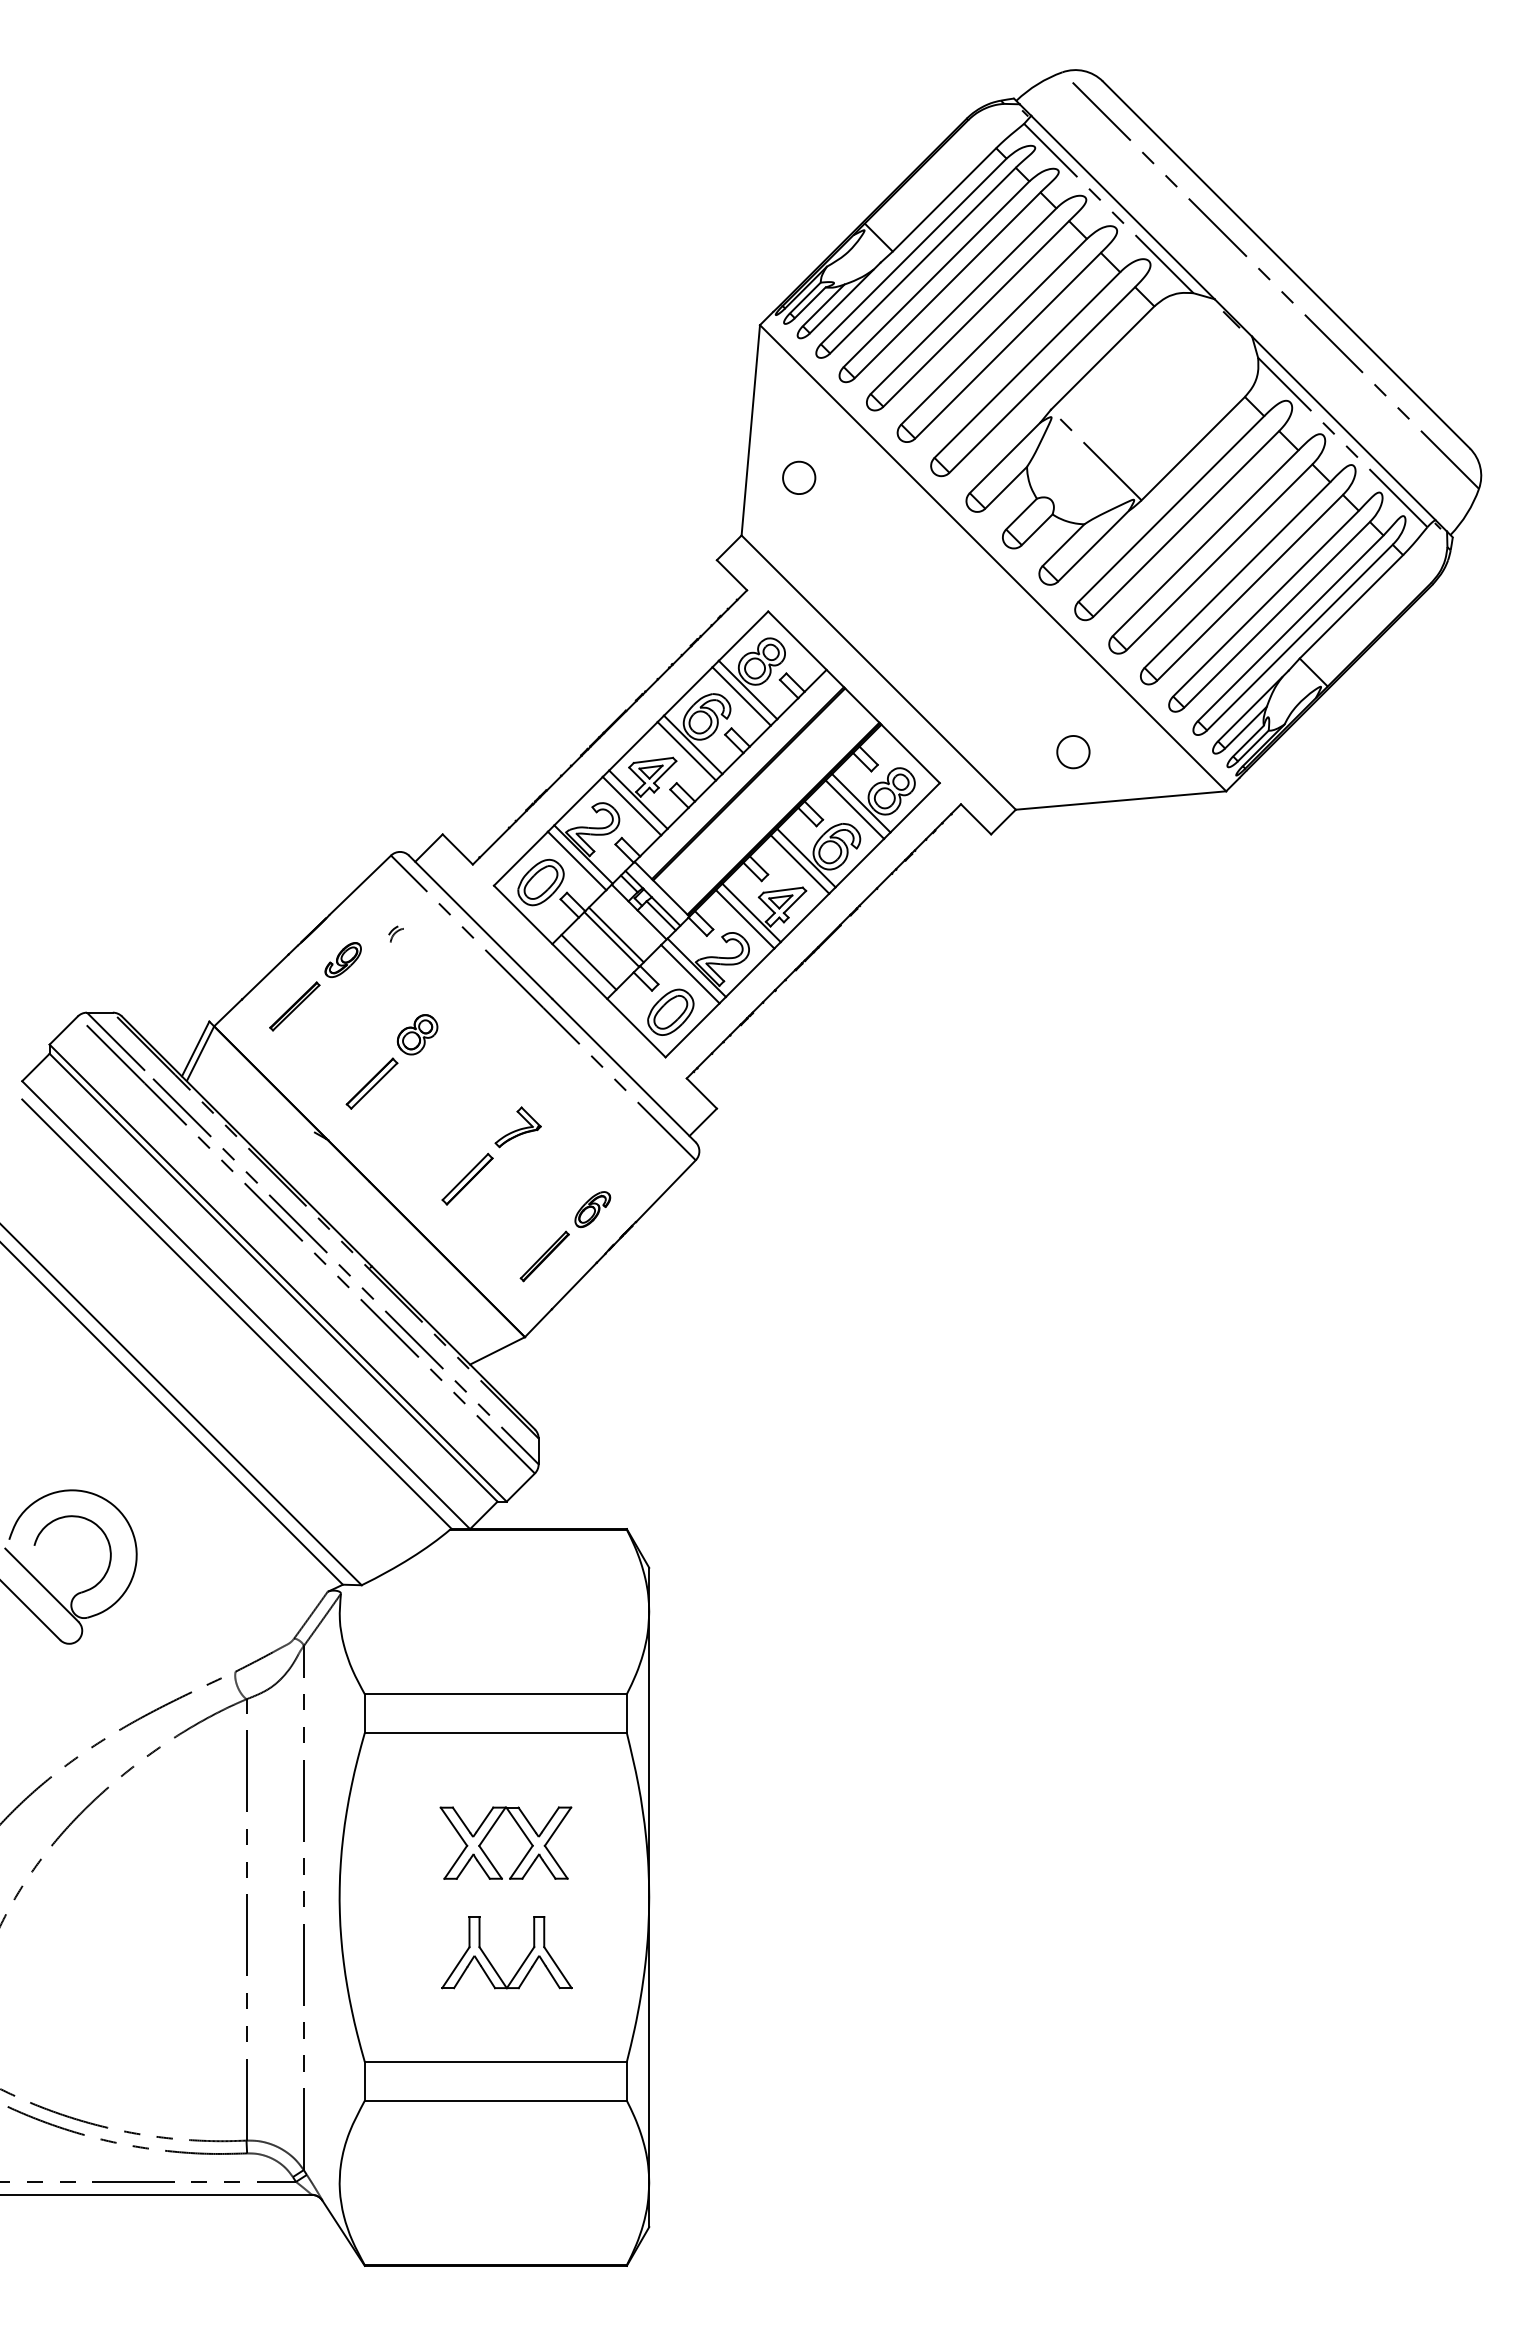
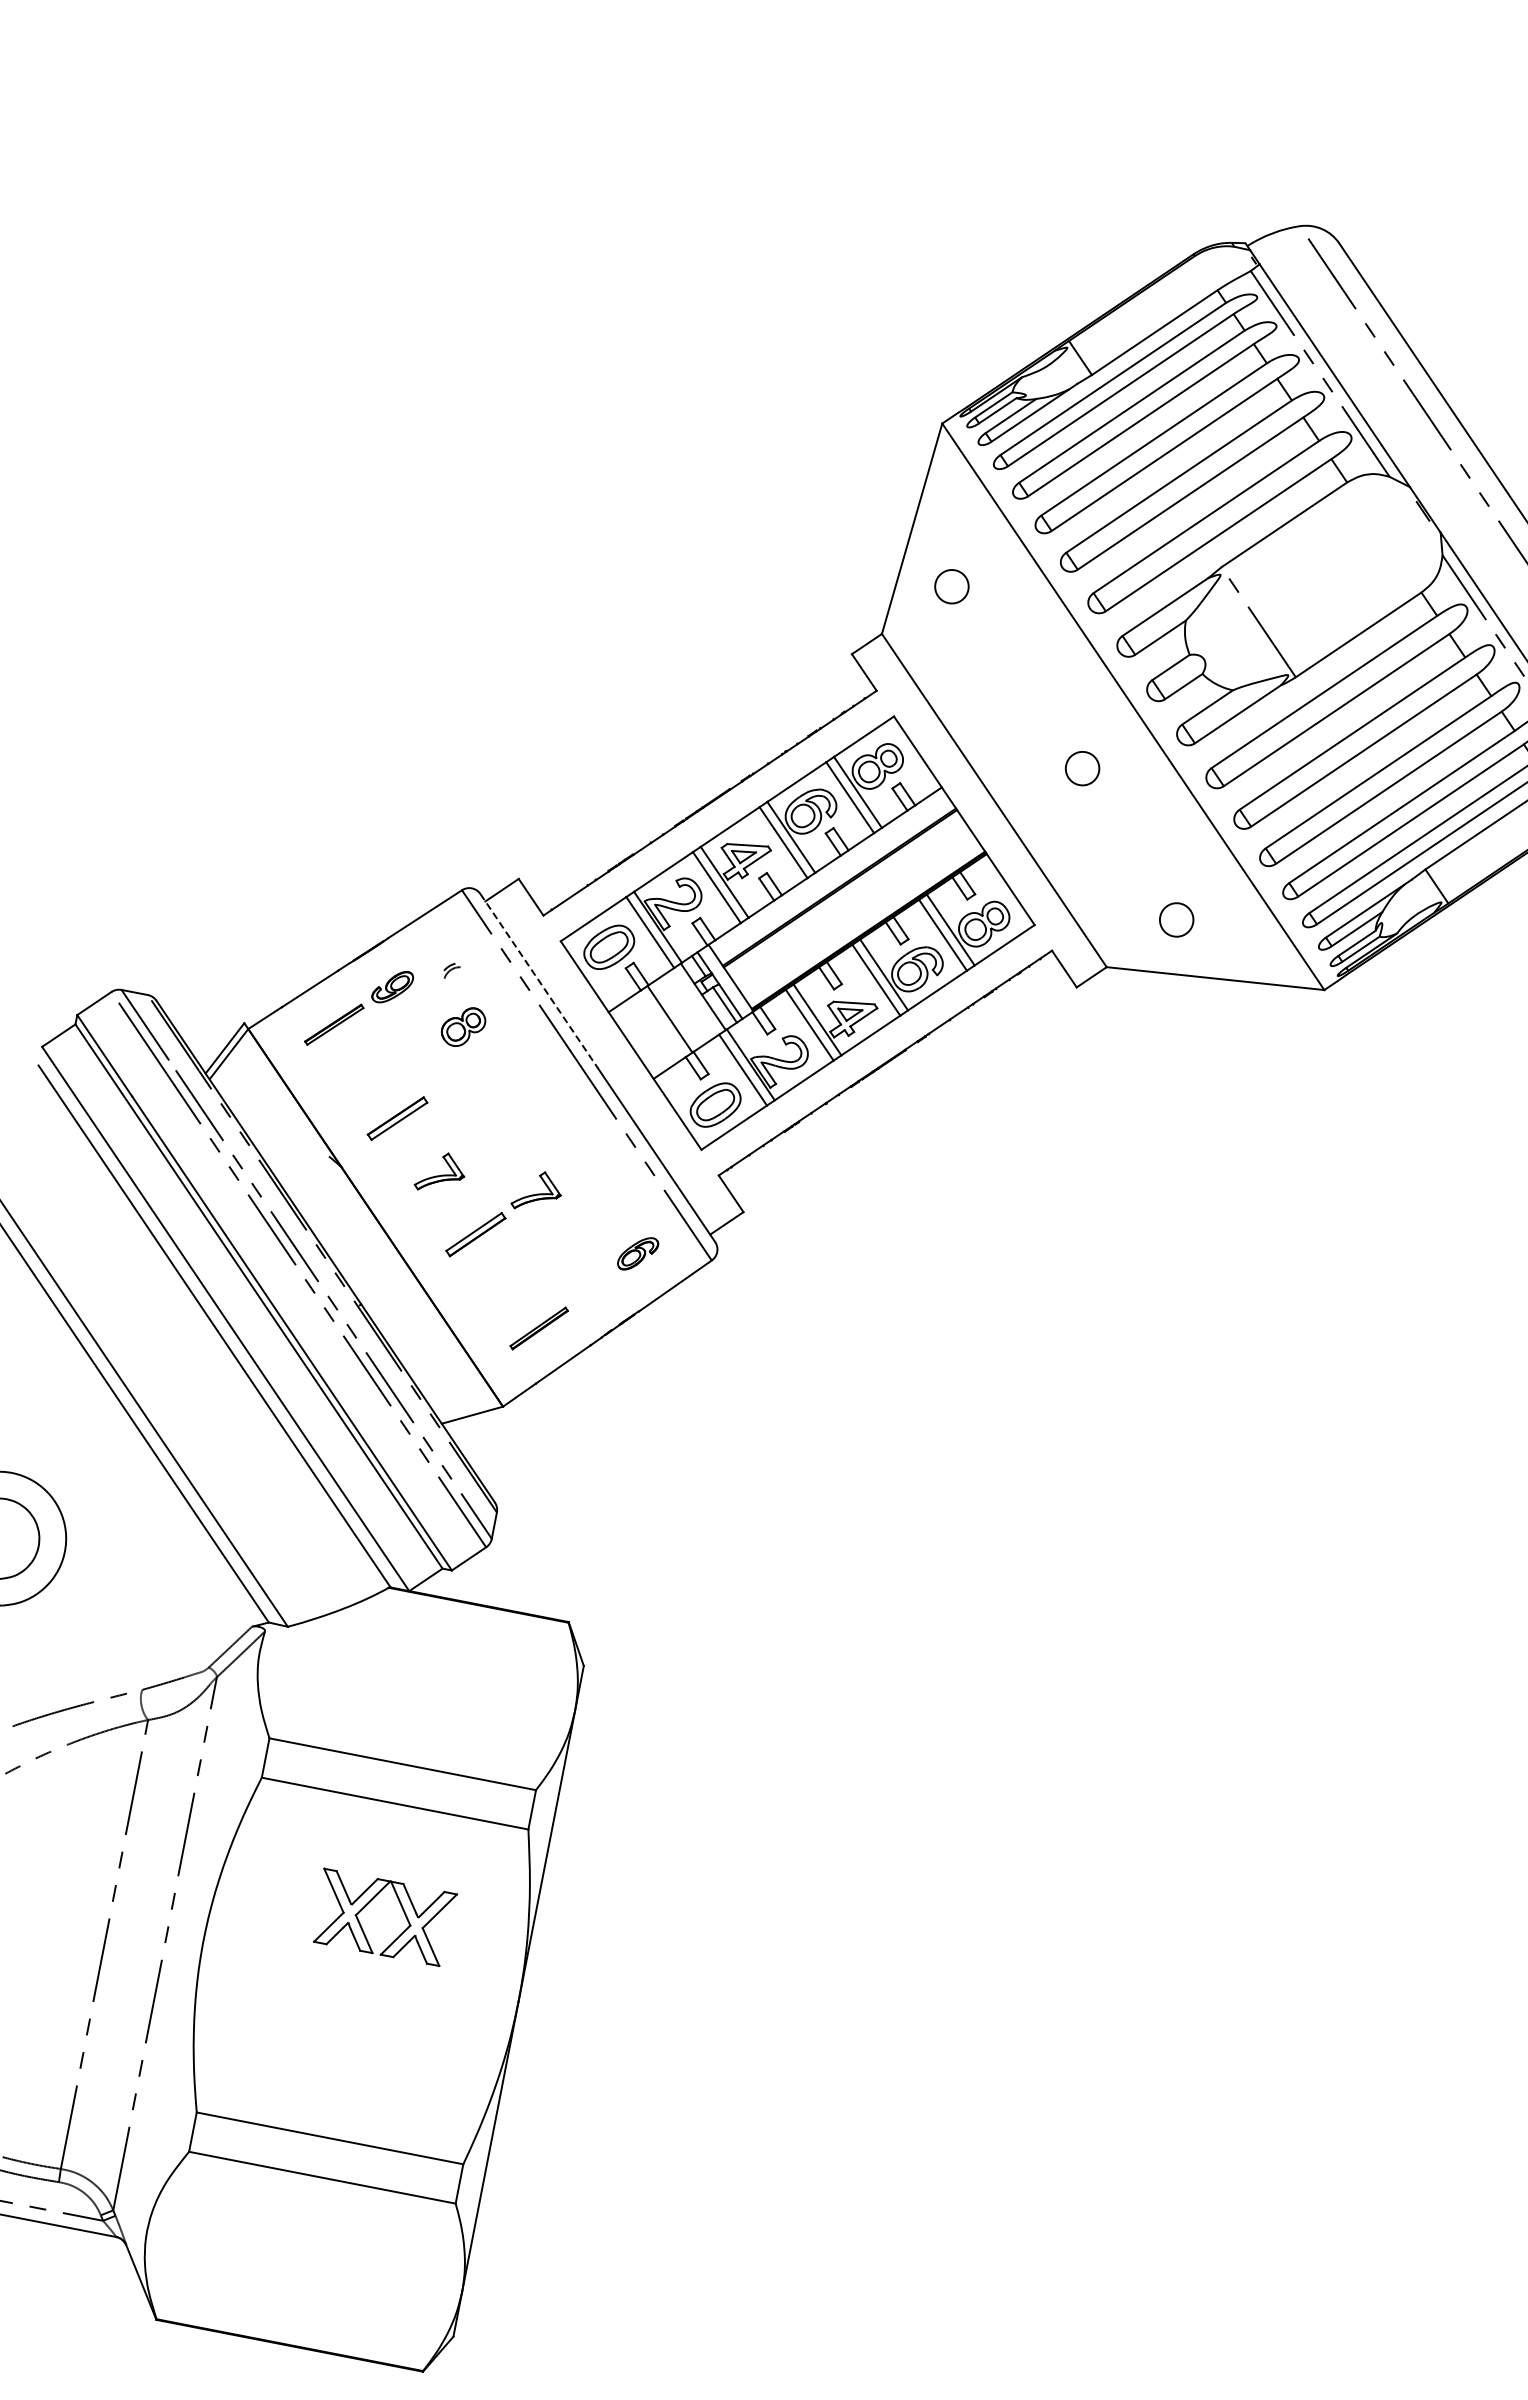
part: (956, 626) -> (1082, 769), added
line: (481, 927) -> (539, 981), solid -> dashed
line: (615, 934) -> (674, 1014), removed
line: (588, 961) -> (641, 1037), removed
part: (417, 1034) -> (463, 1026), moved
part: (422, 1127) -> (440, 1173), added
part: (592, 1209) -> (637, 1253), moved
part: (490, 1961) -> (344, 2035), removed

